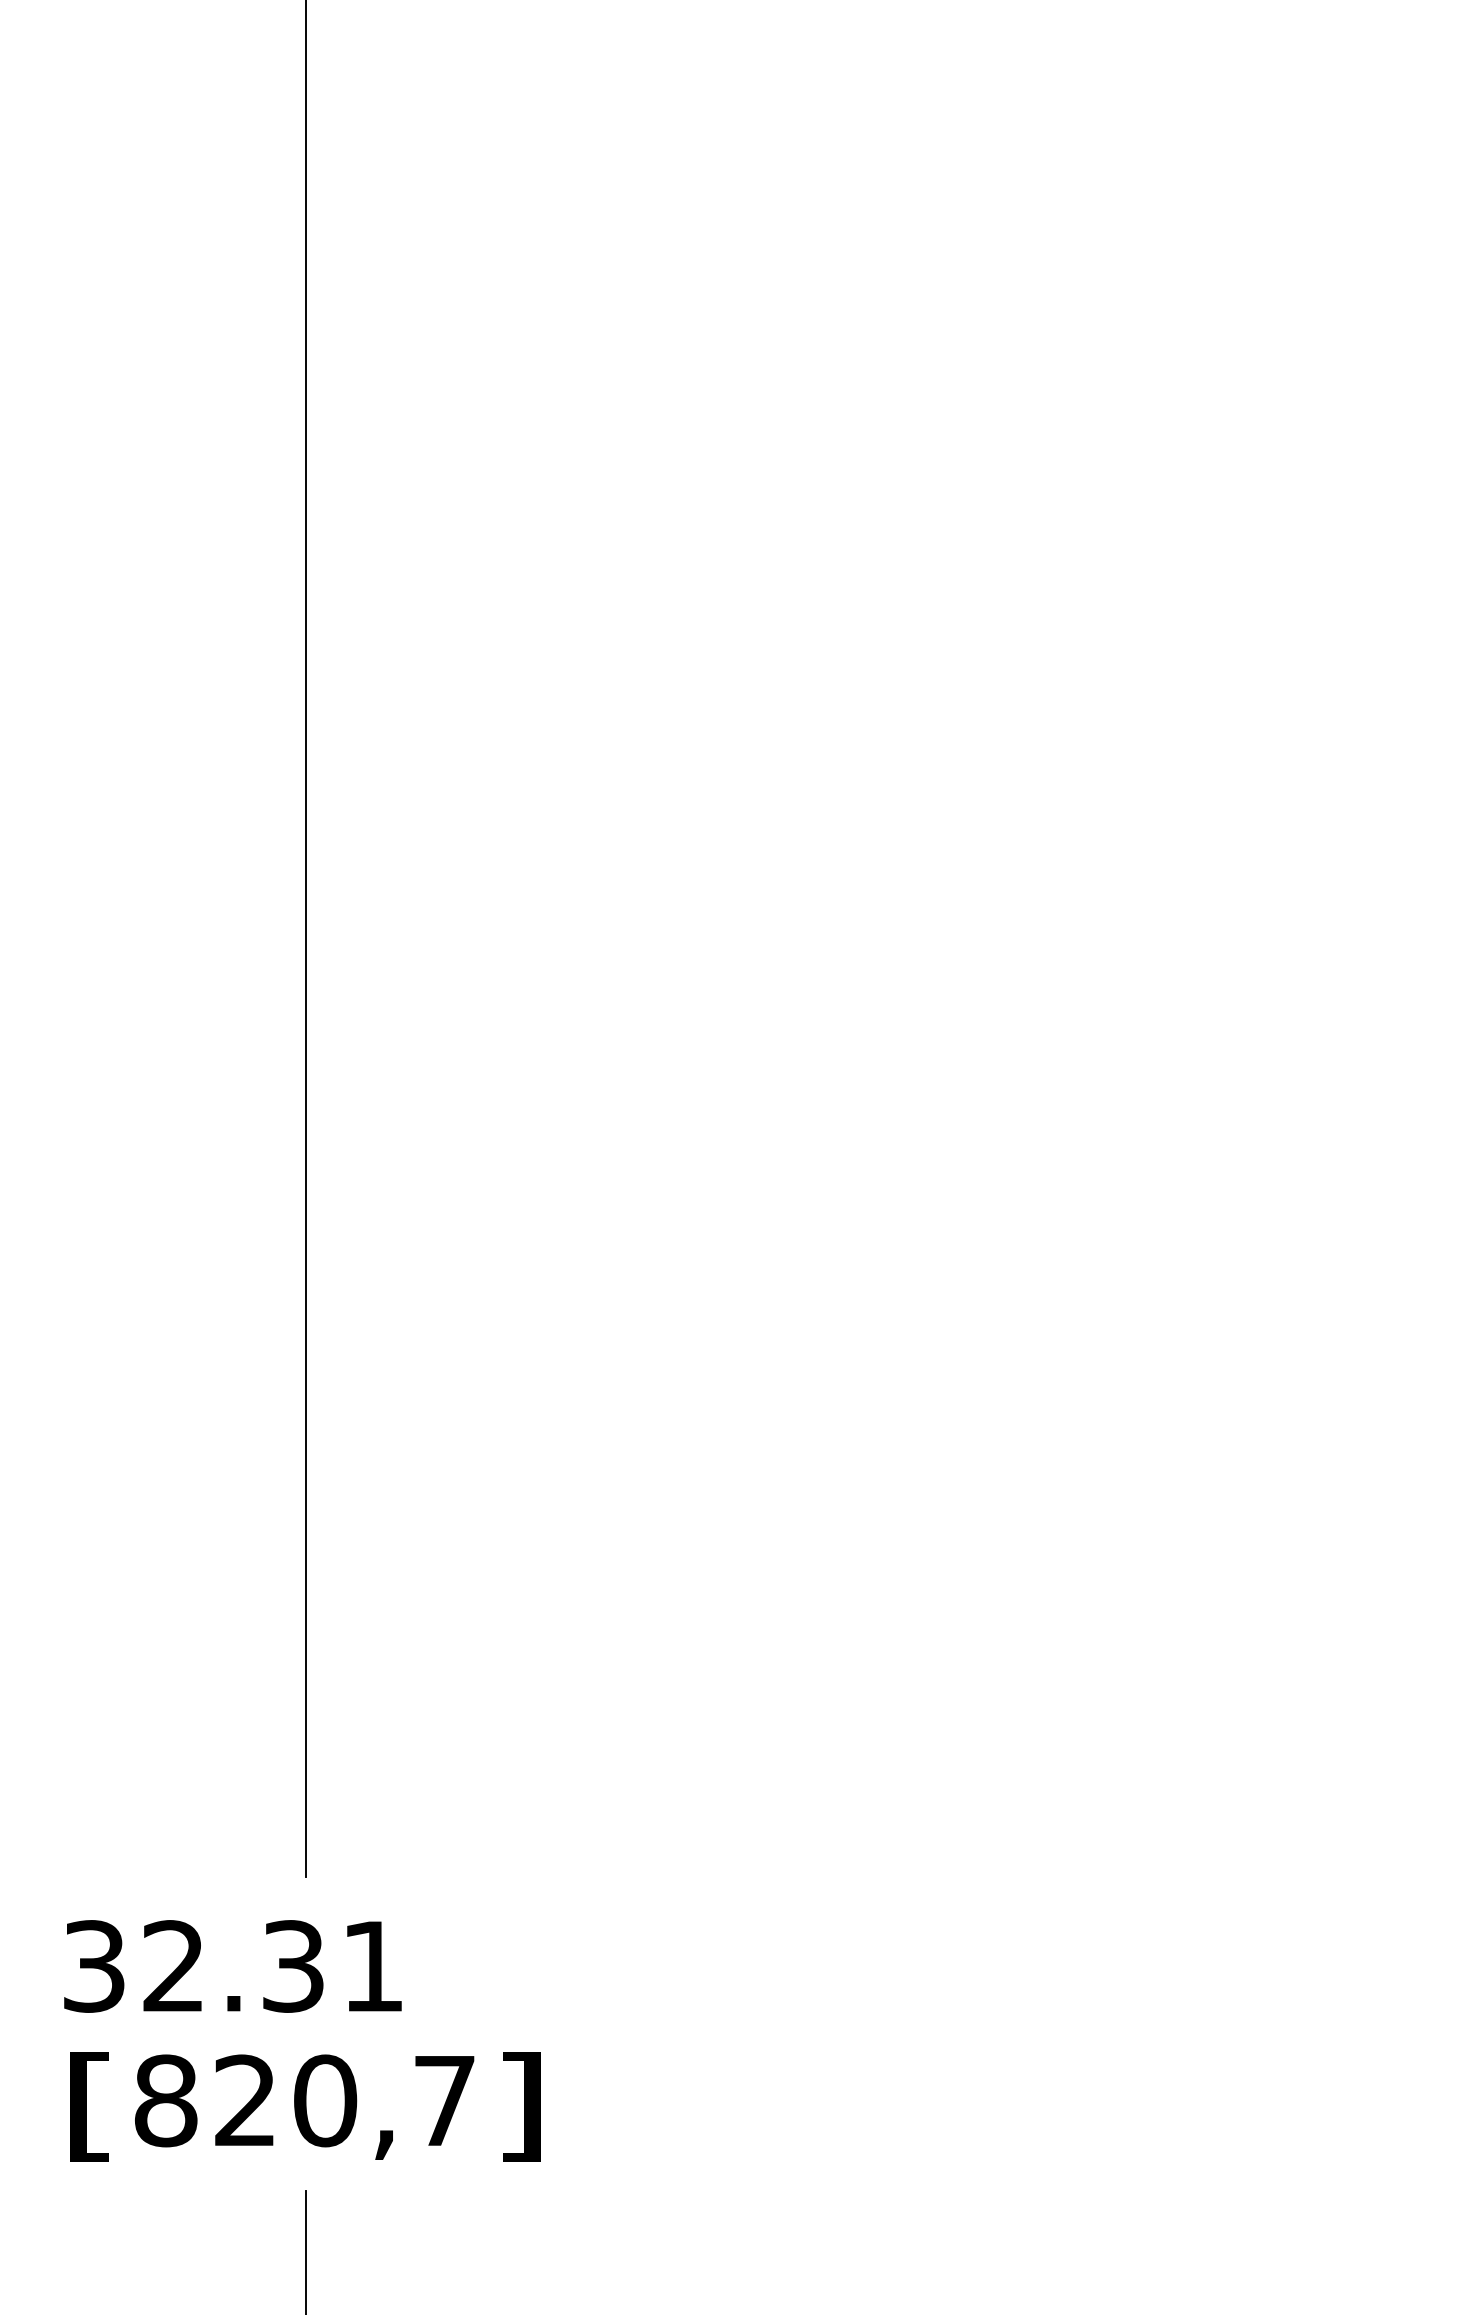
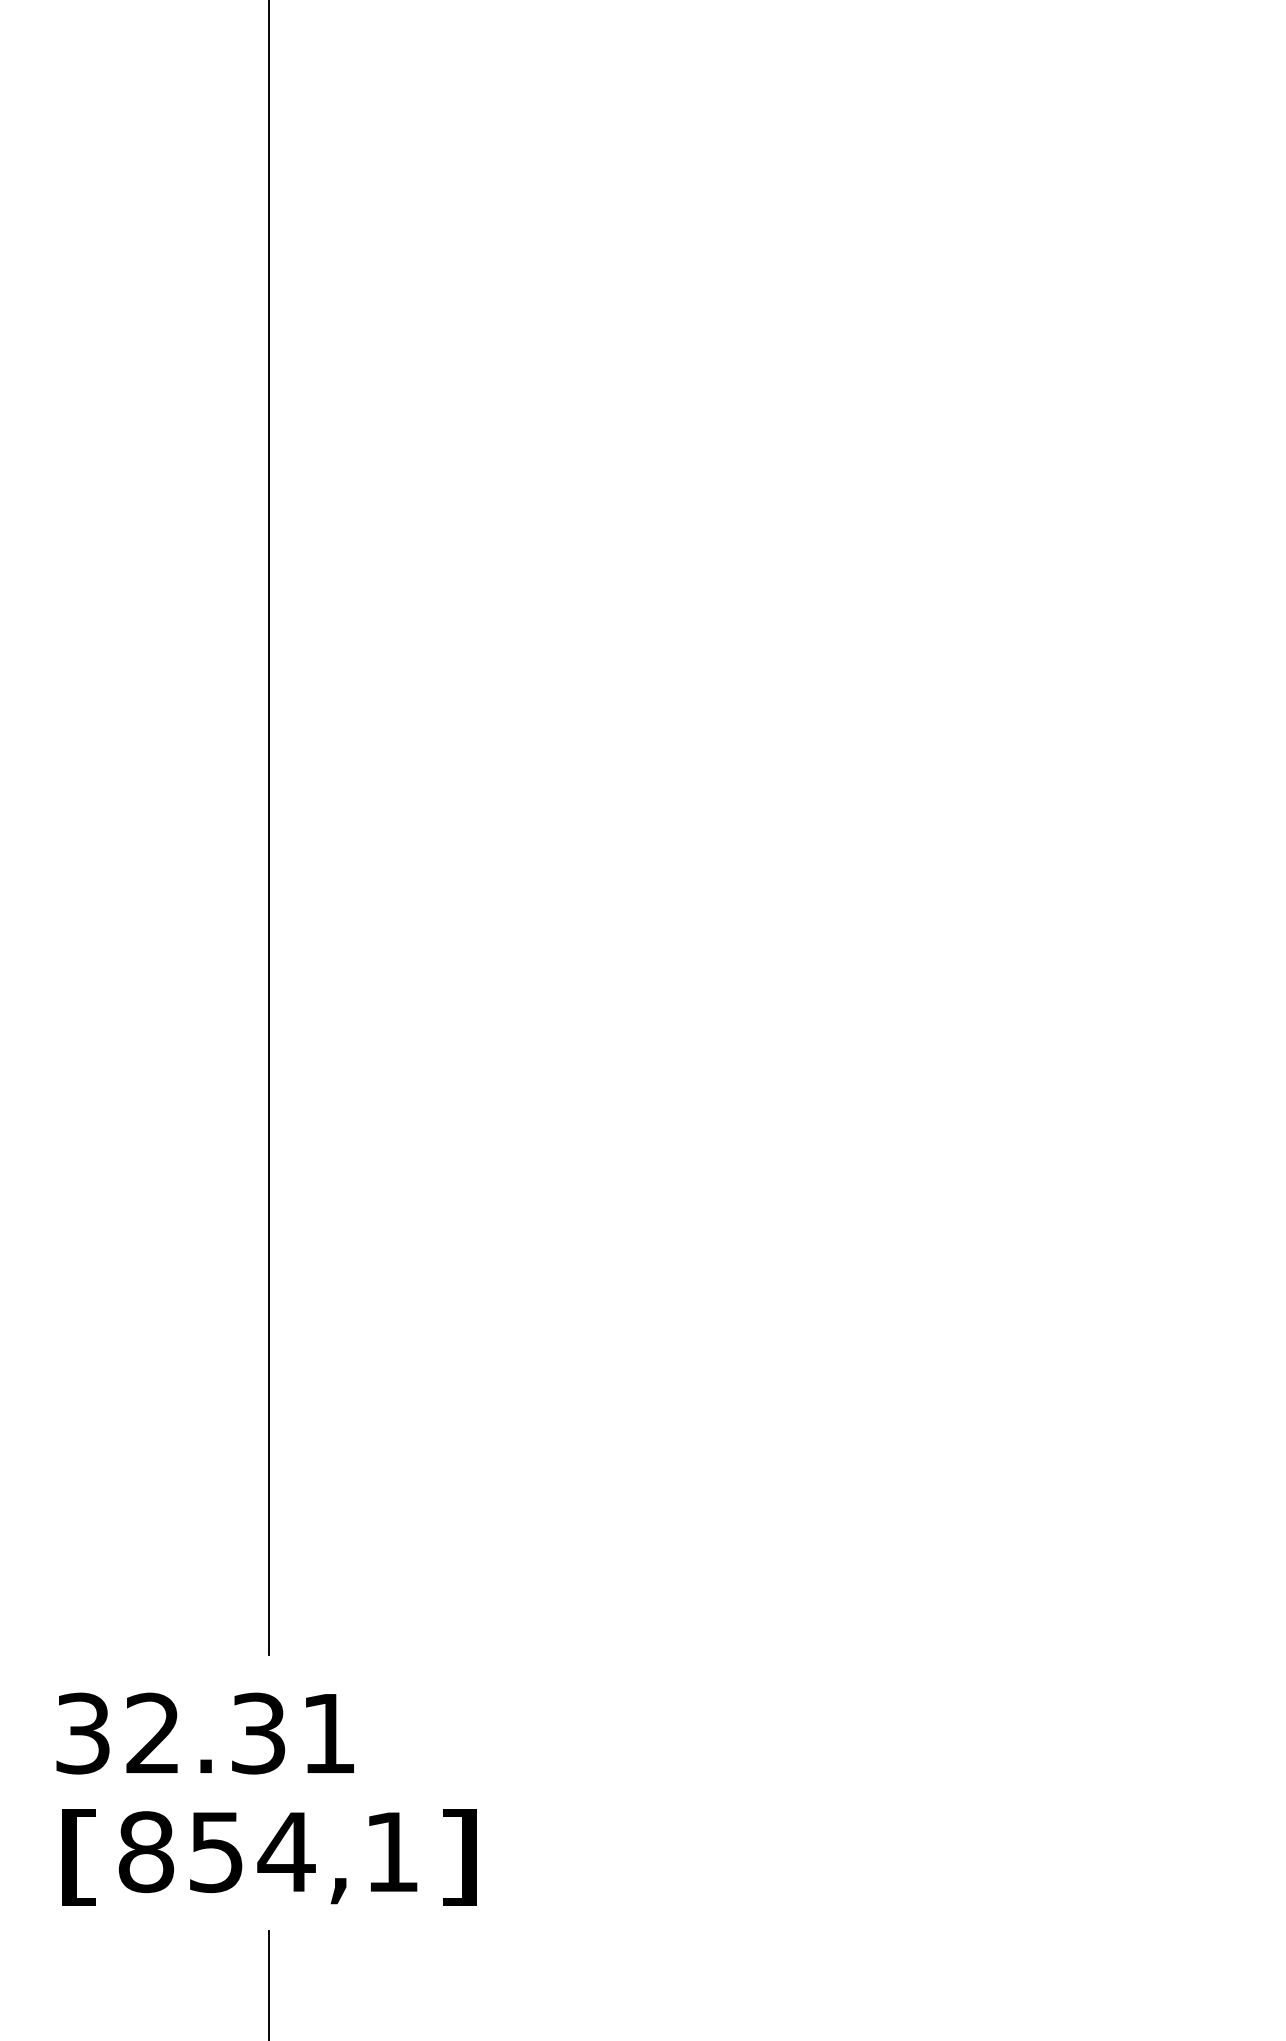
text: (344, 2100) -> (303, 1851), 820,7 -> 854,1

